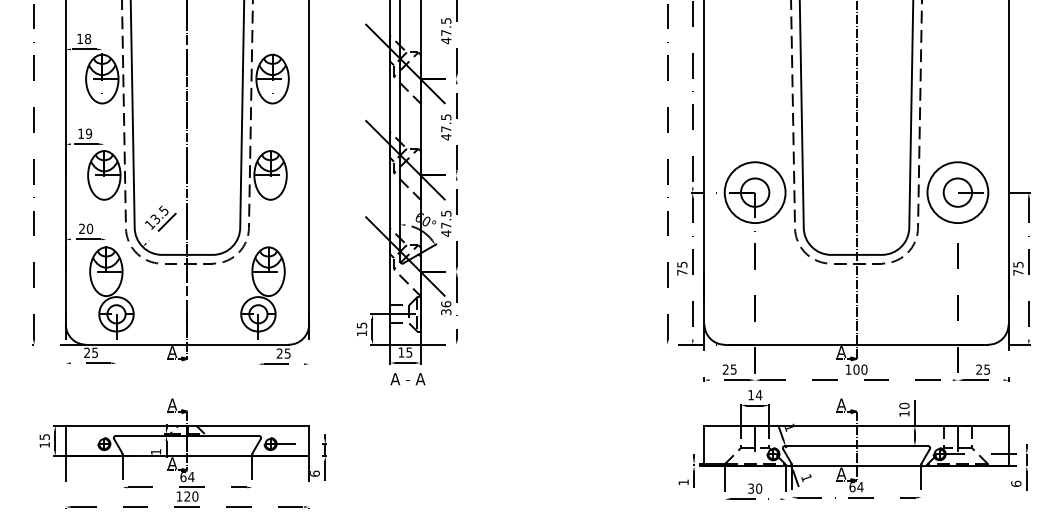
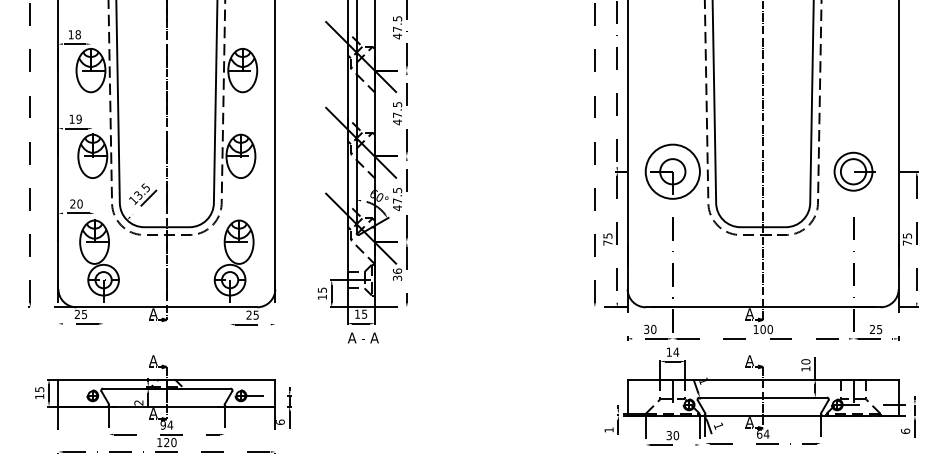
circle: (957, 192) -> (853, 171), size x0.7
text: (730, 369) -> (650, 329), 25 -> 30
text: (155, 451) -> (138, 402), 1 -> 2
text: (183, 477) -> (163, 425), 64 -> 94

